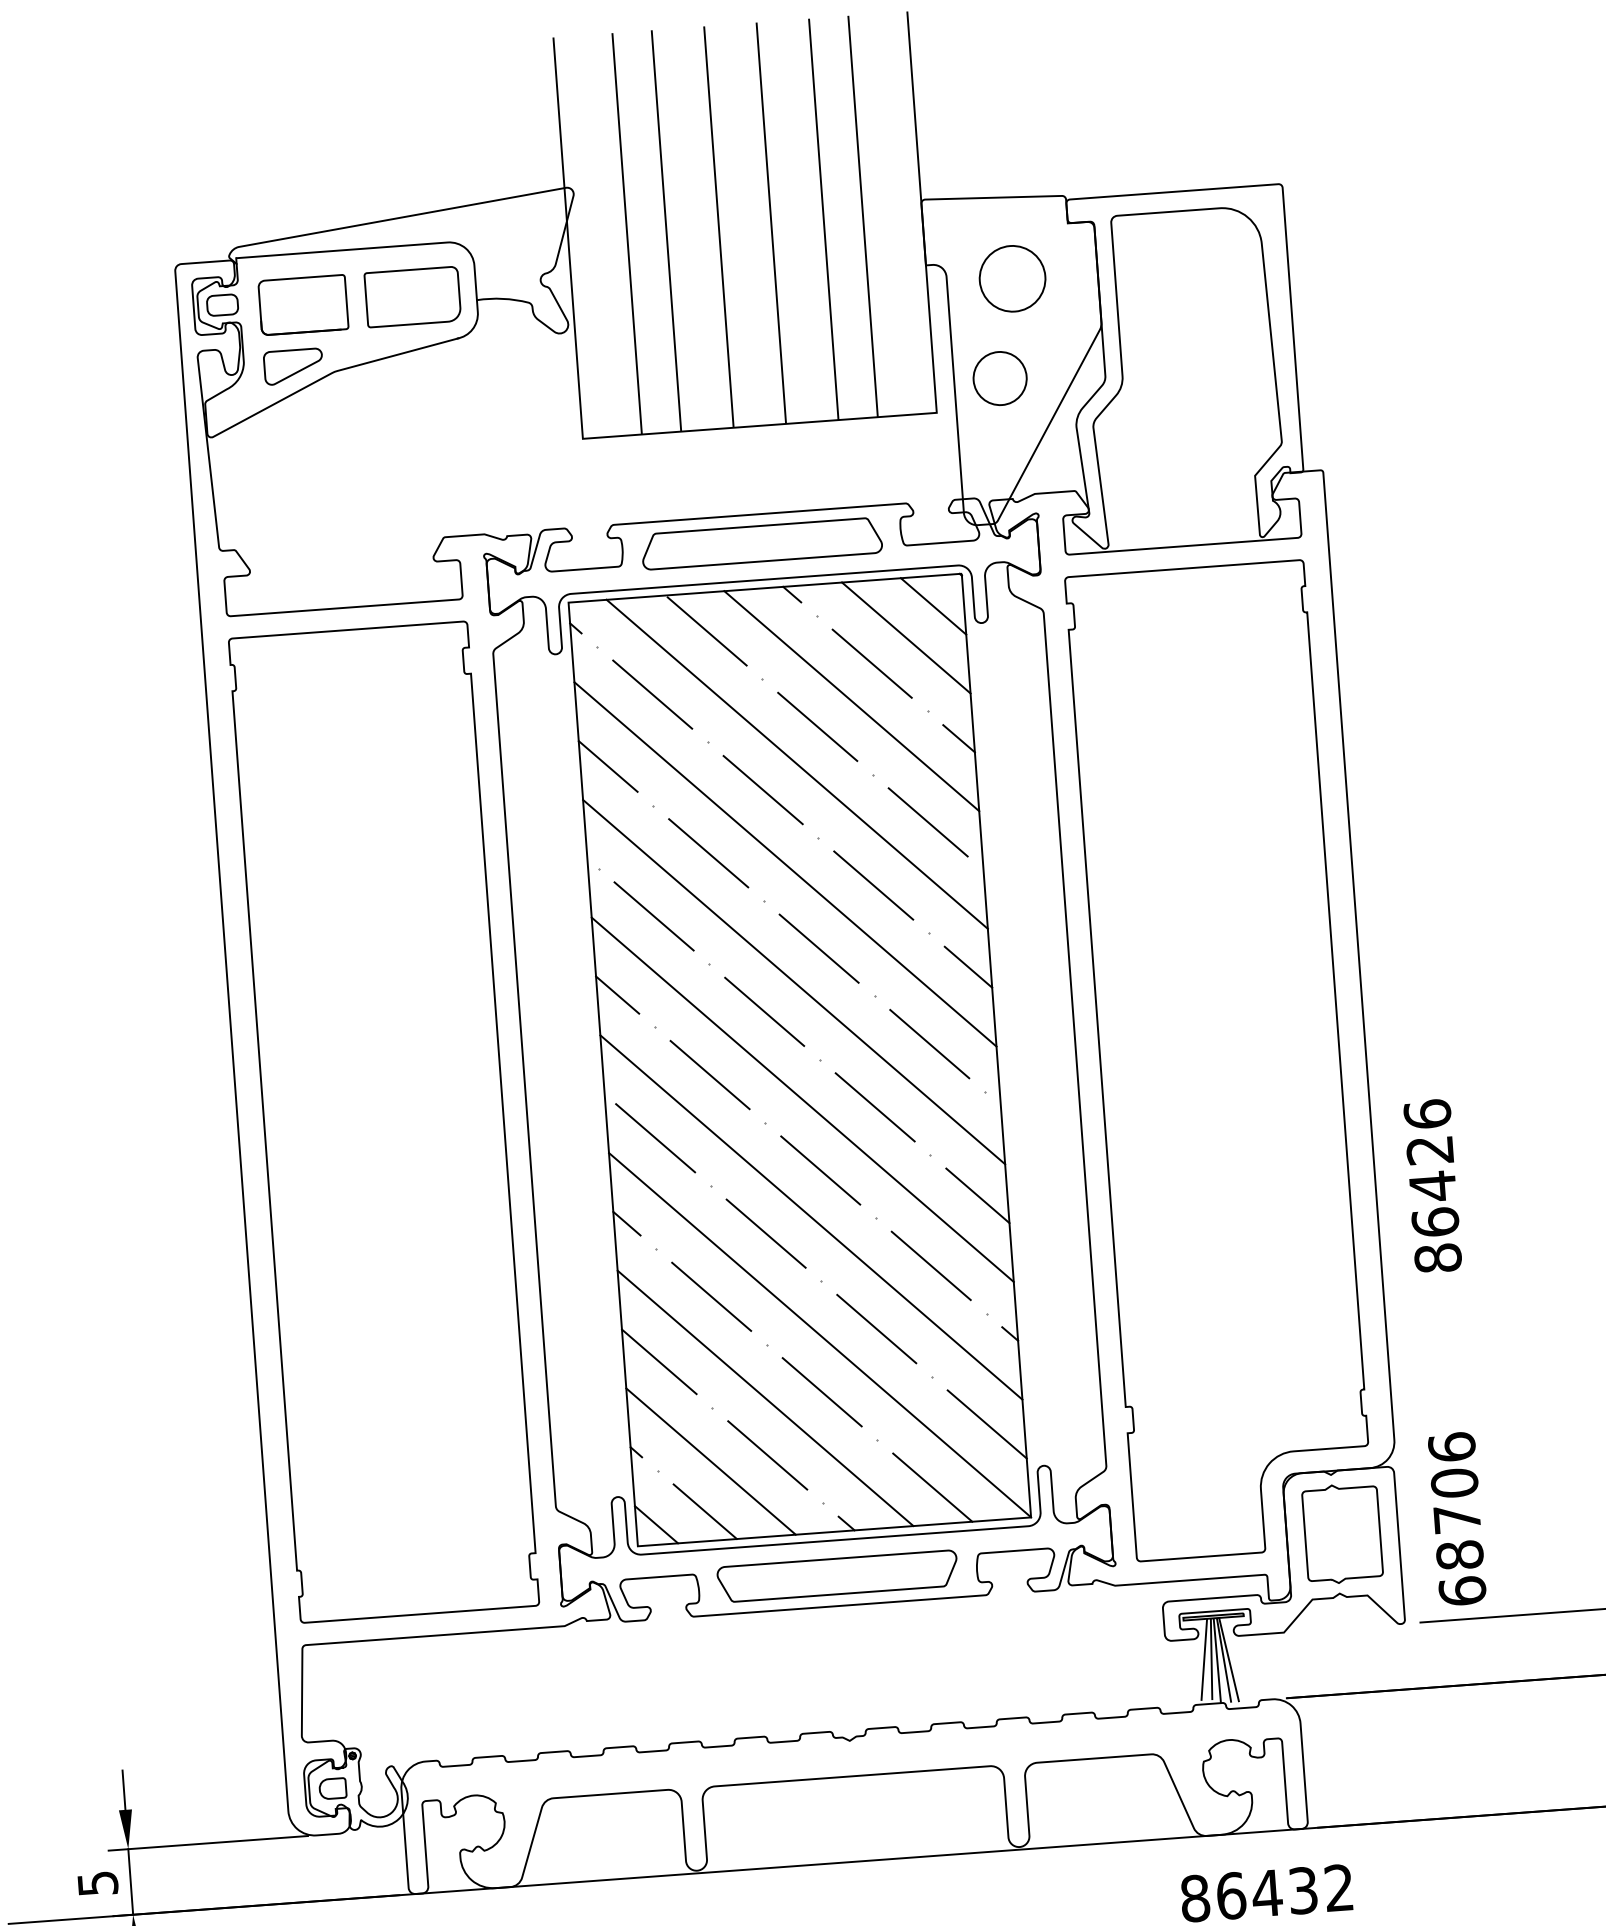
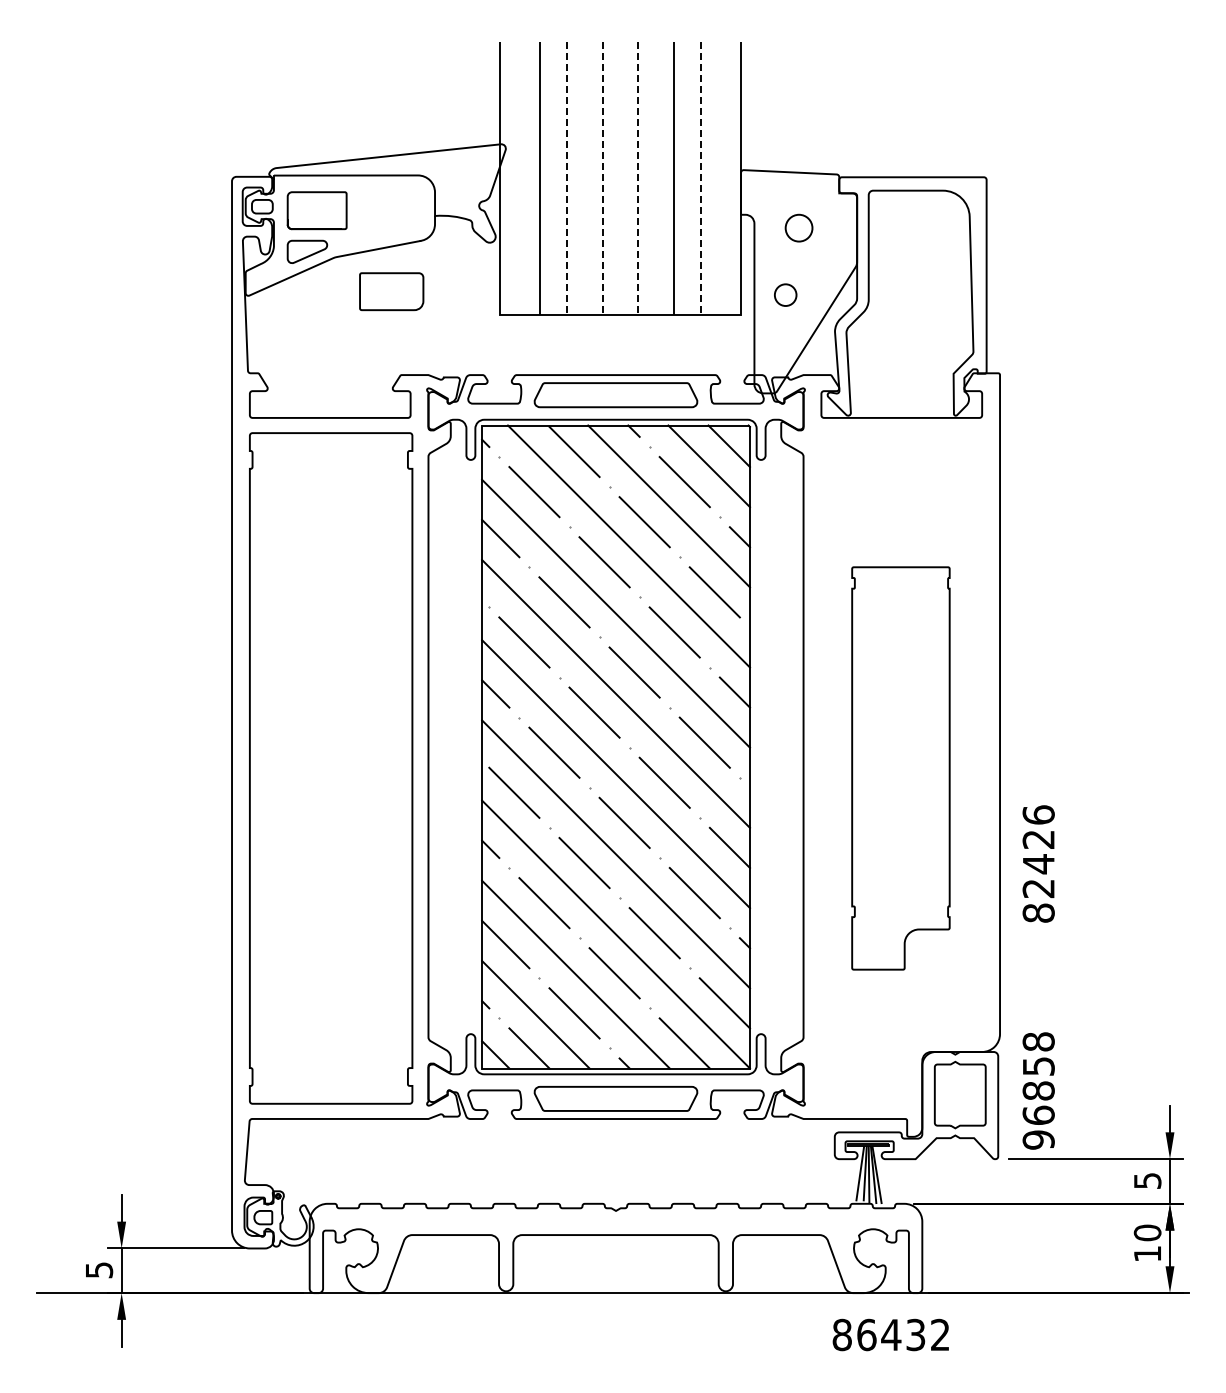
line: (862, 216) -> (700, 178), solid -> dashed
line: (771, 223) -> (638, 178), solid -> dashed
line: (718, 227) -> (602, 178), solid -> dashed
line: (665, 230) -> (566, 178), solid -> dashed
circle: (1011, 277) -> (798, 227), size x0.6
part: (412, 296) -> (391, 291), moved
circle: (999, 379) -> (785, 295), size x0.6
part: (1219, 1060) -> (900, 768), size x0.6
text: (1435, 1222) -> (1038, 888), 86426 -> 82426
text: (1456, 1518) -> (1038, 1090), 68706 -> 96858

